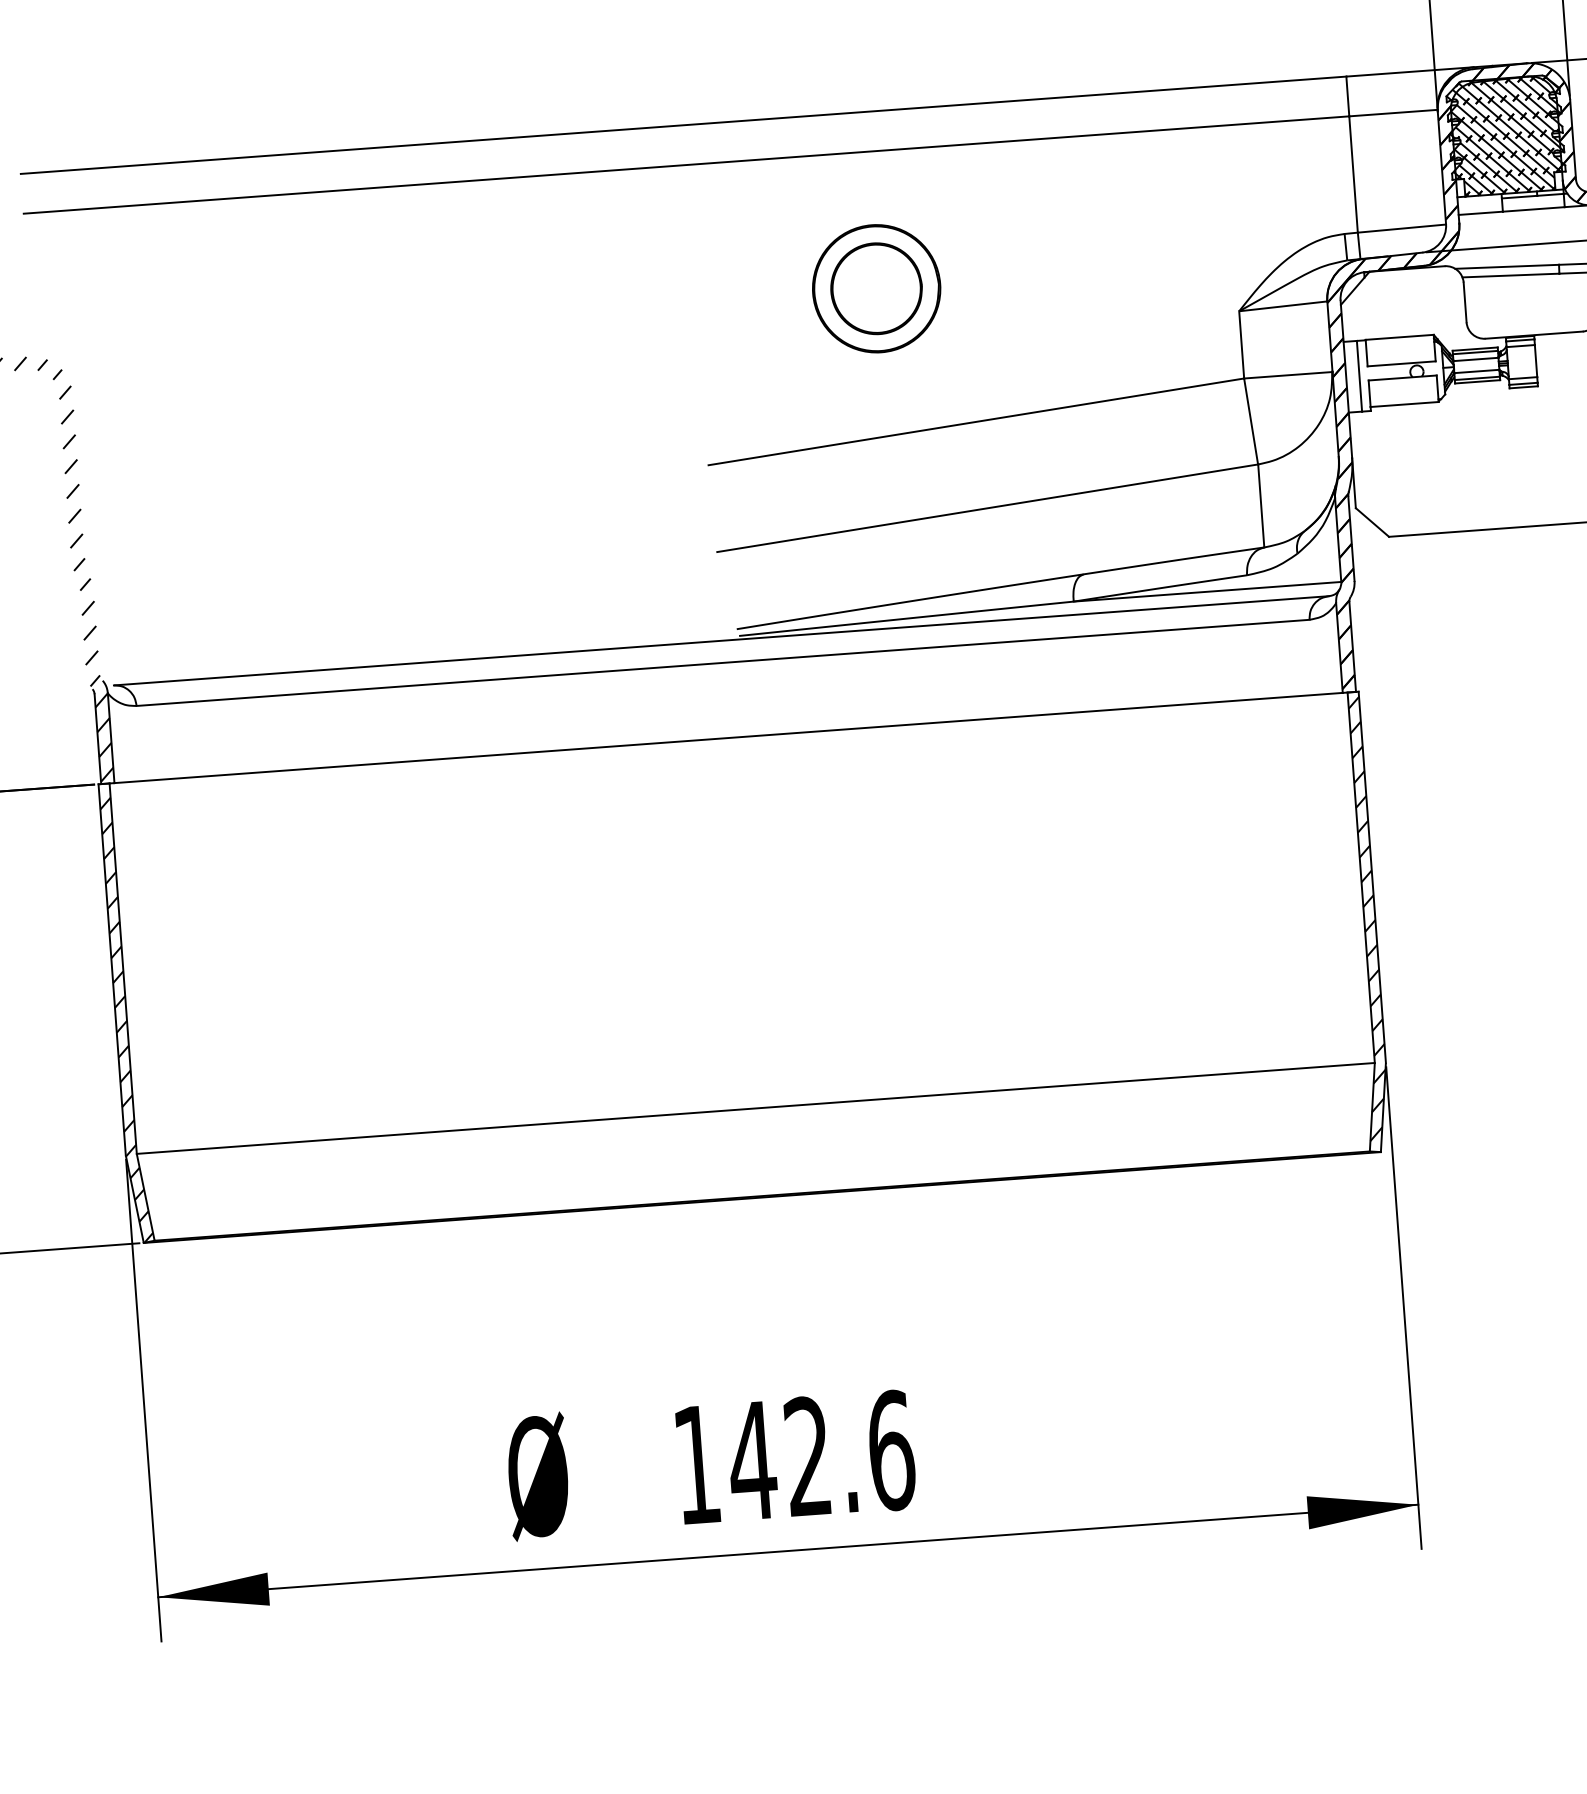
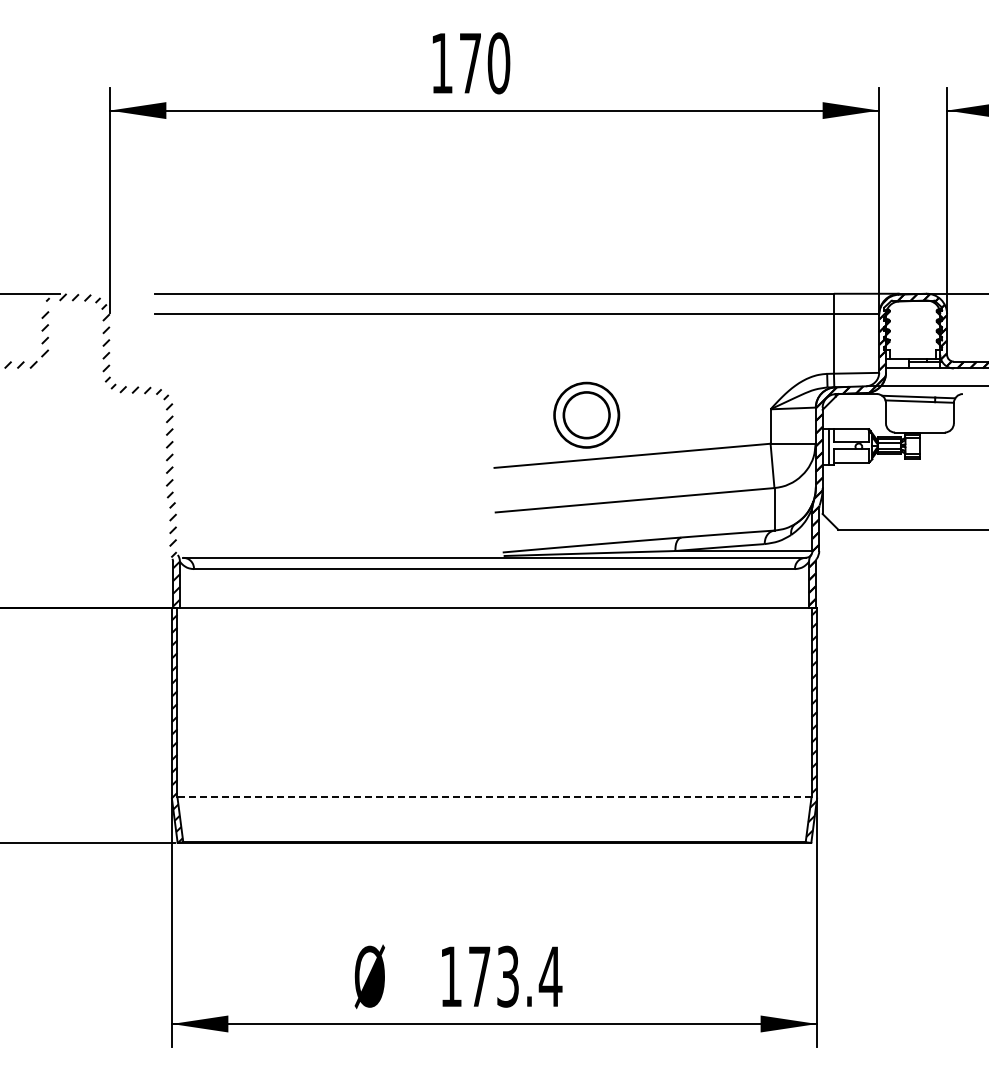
hatch: (1506, 134) -> (913, 329), removed
part: (876, 287) -> (586, 414), moved
line: (755, 1108) -> (494, 797), solid -> dashed
text: (820, 1455) -> (514, 976), 142.6 -> 173.4

